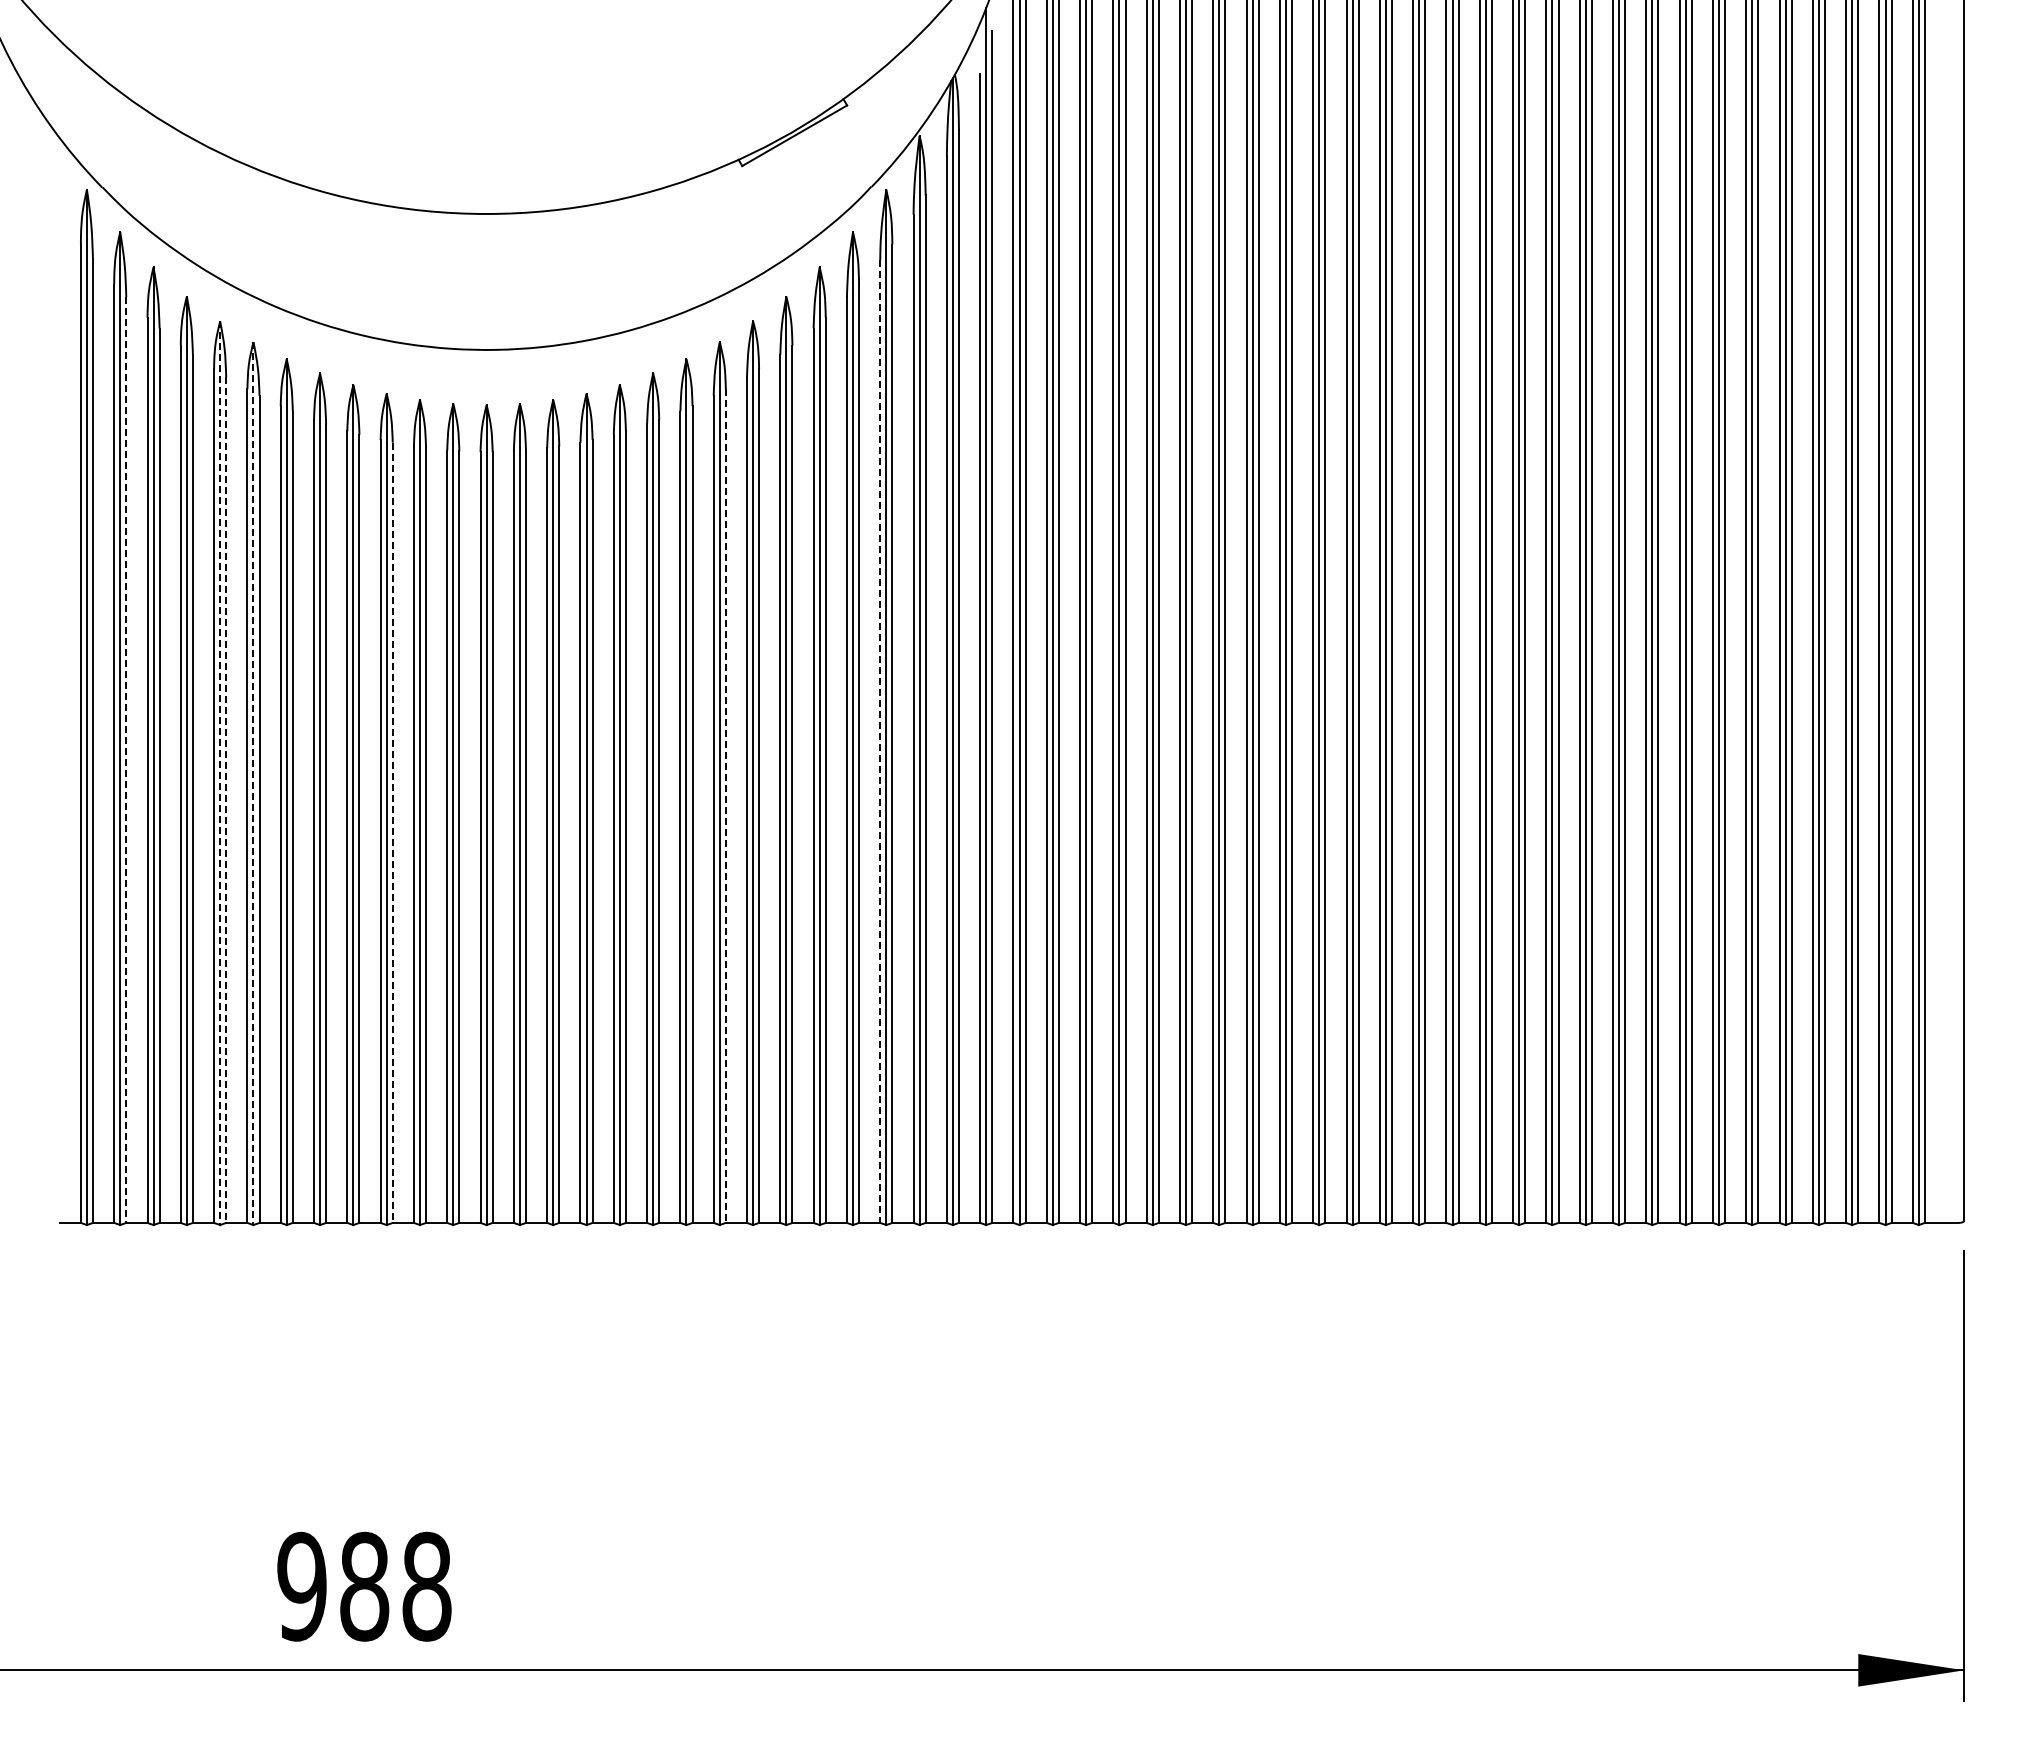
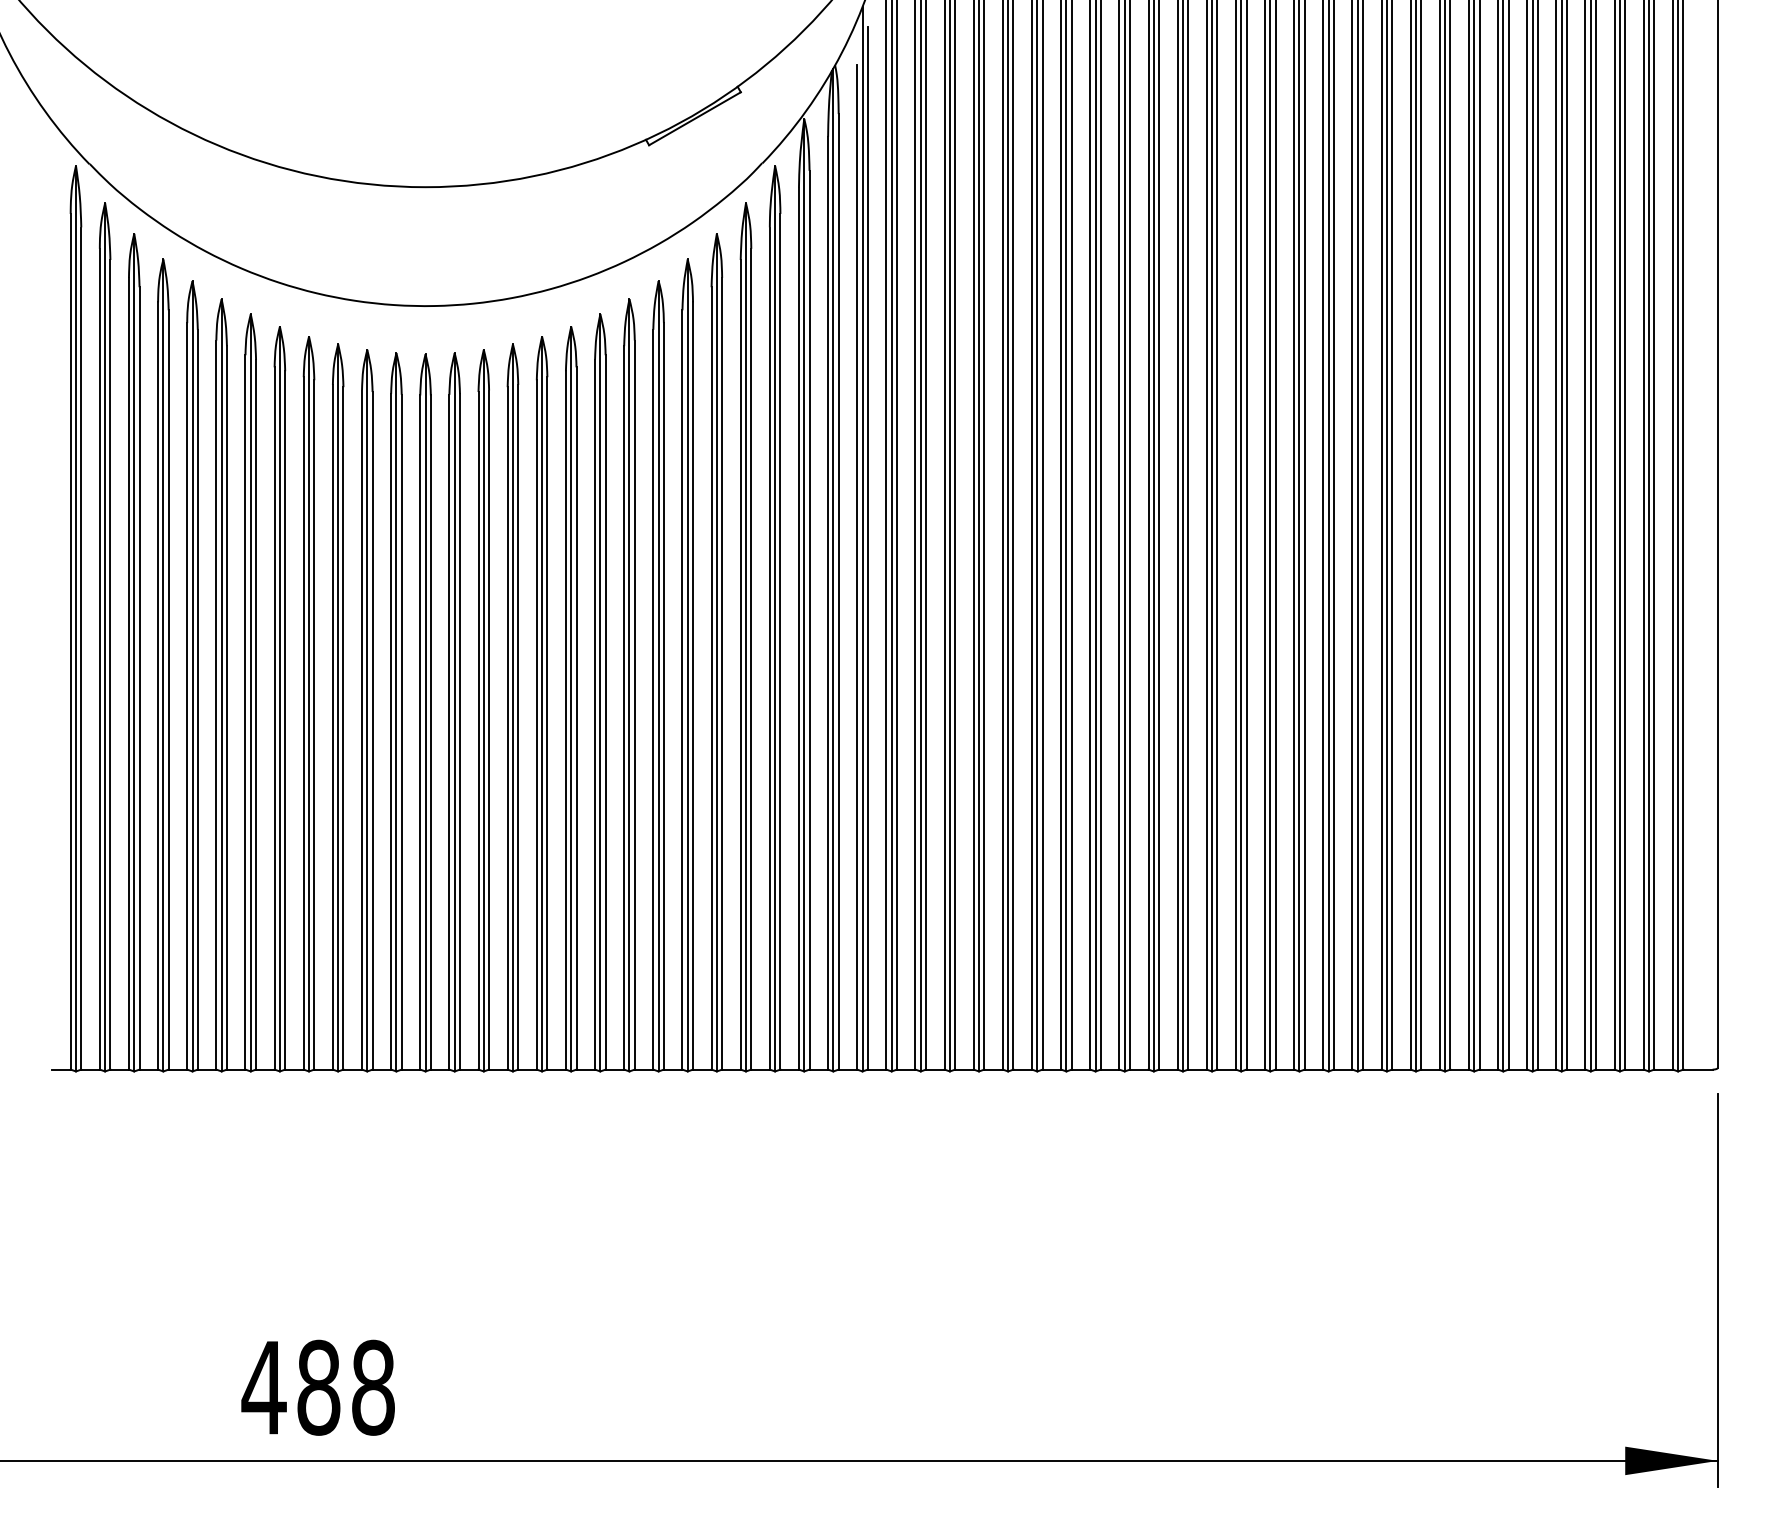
line: (880, 742) -> (770, 649), dashed -> solid
line: (126, 760) -> (110, 665), dashed -> solid
line: (220, 773) -> (192, 676), dashed -> solid
line: (253, 784) -> (221, 686), dashed -> solid
line: (226, 800) -> (198, 700), dashed -> solid
line: (725, 806) -> (634, 705), dashed -> solid
line: (392, 833) -> (343, 729), dashed -> solid
text: (301, 1586) -> (263, 1387), 988 -> 488

